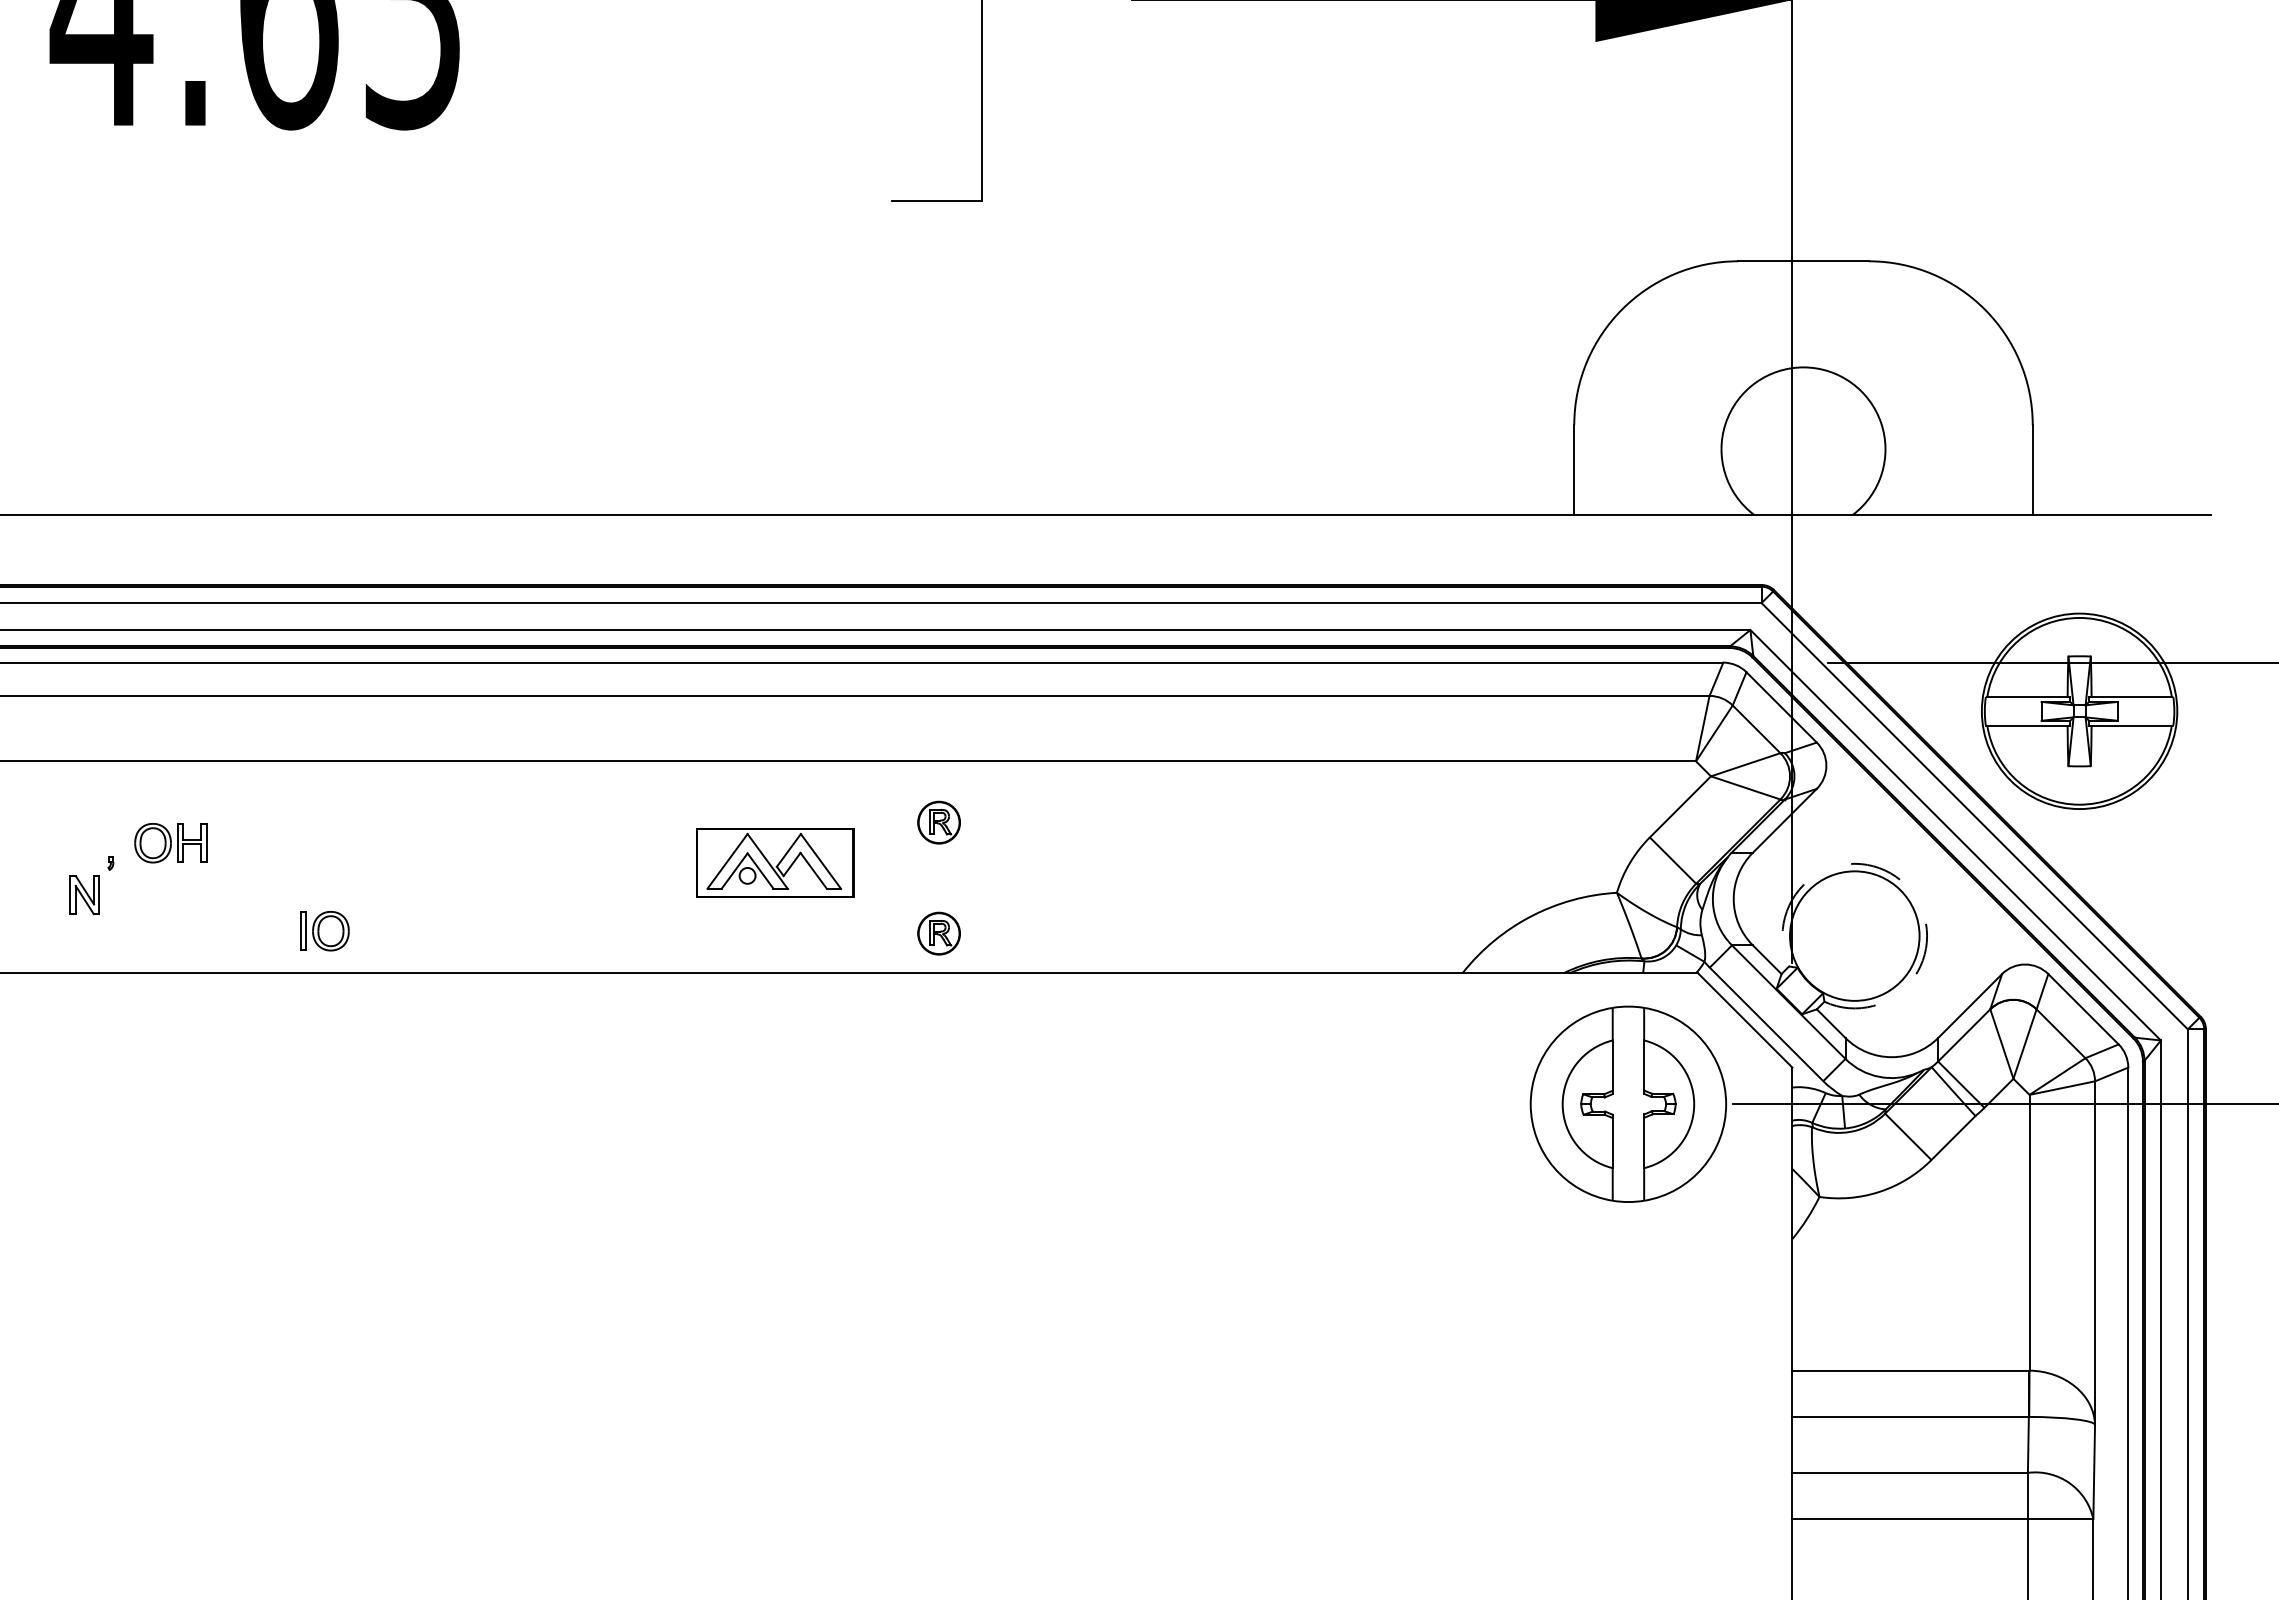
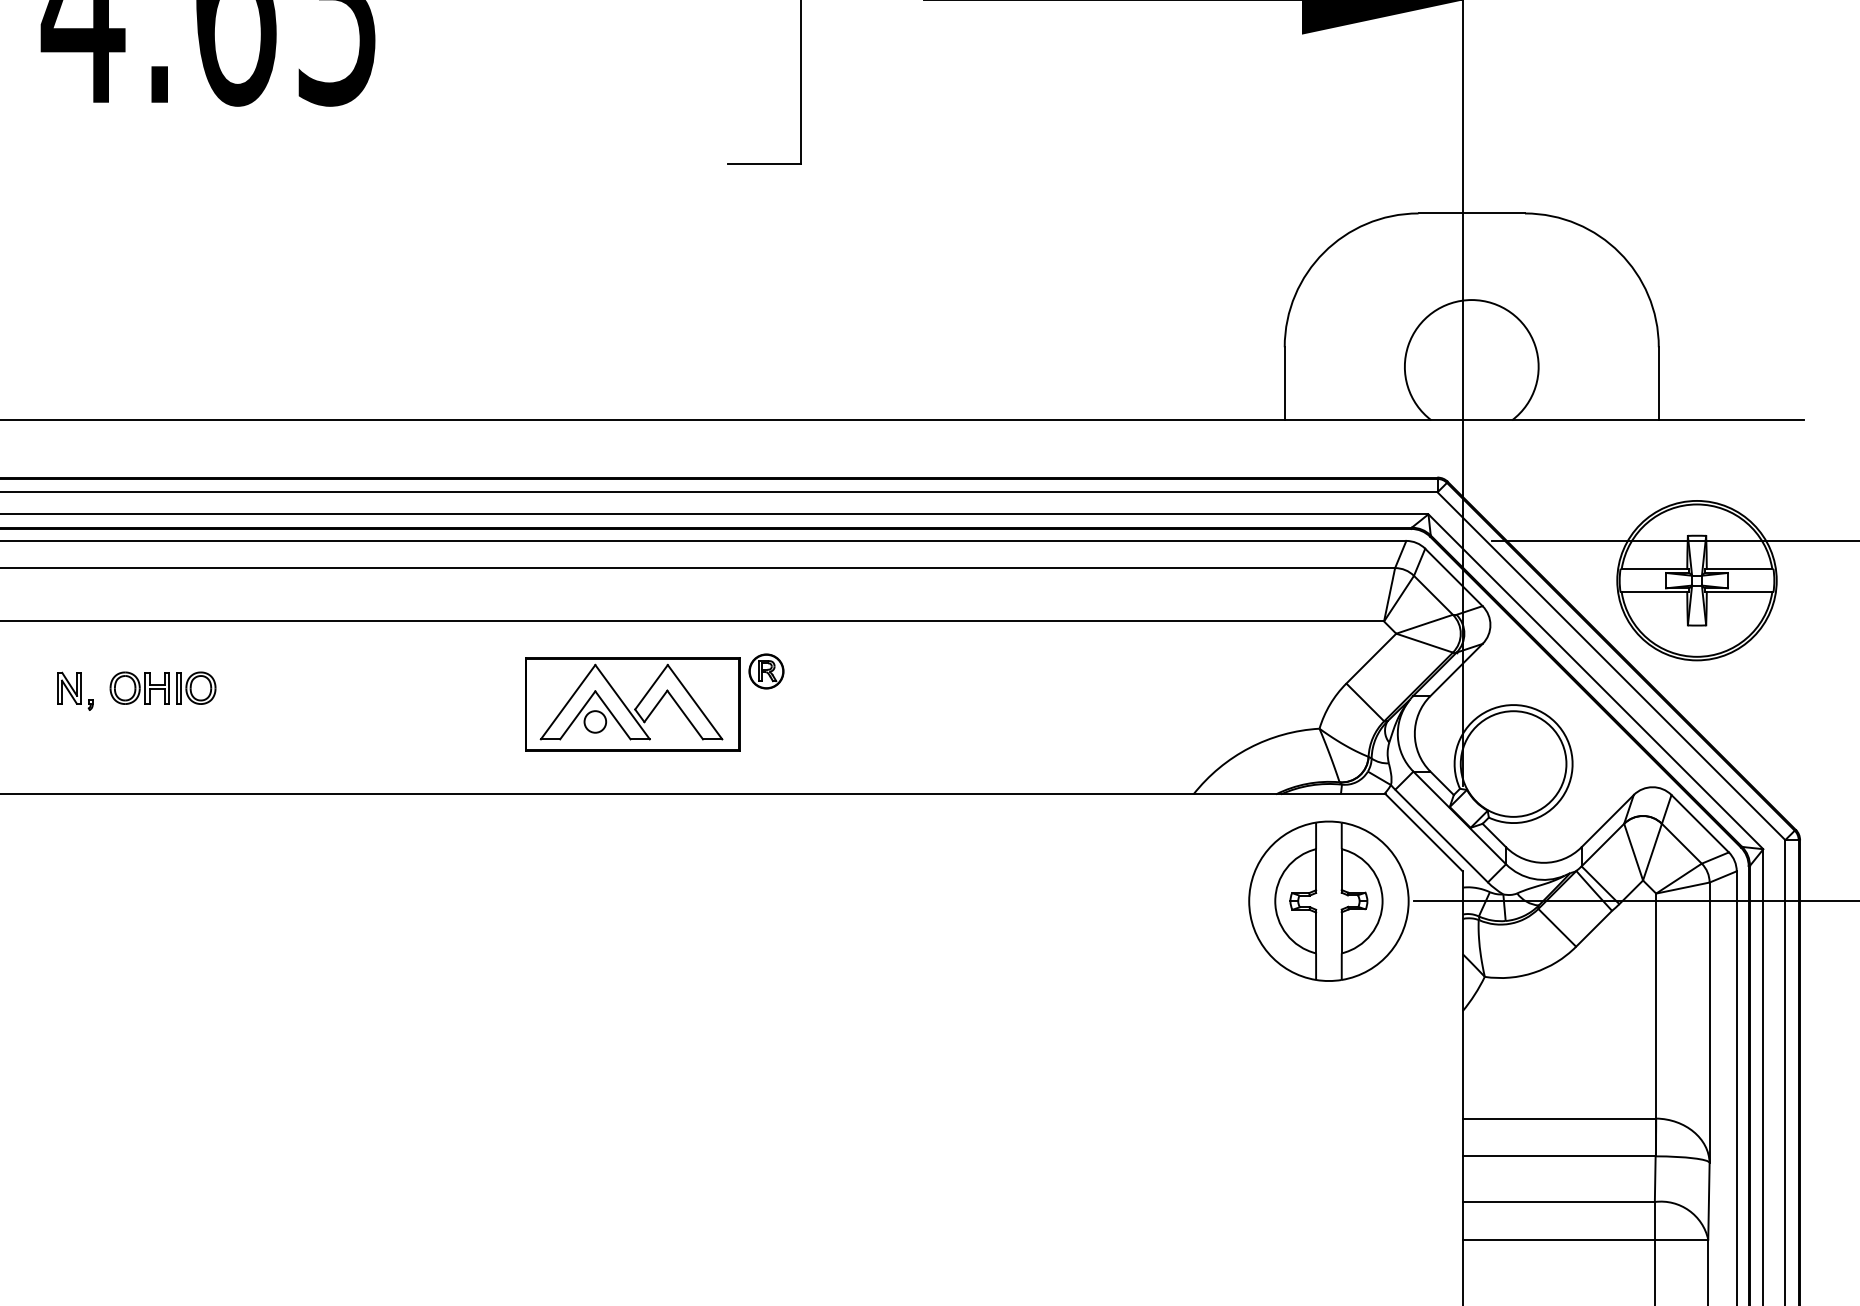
part: (774, 862) -> (632, 703), size x1.67
arc: (1905, 884) -> (1554, 721), dashed -> solid
part: (84, 895) -> (69, 688), moved
part: (324, 931) -> (195, 688), moved
part: (938, 933) -> (766, 761), removed

